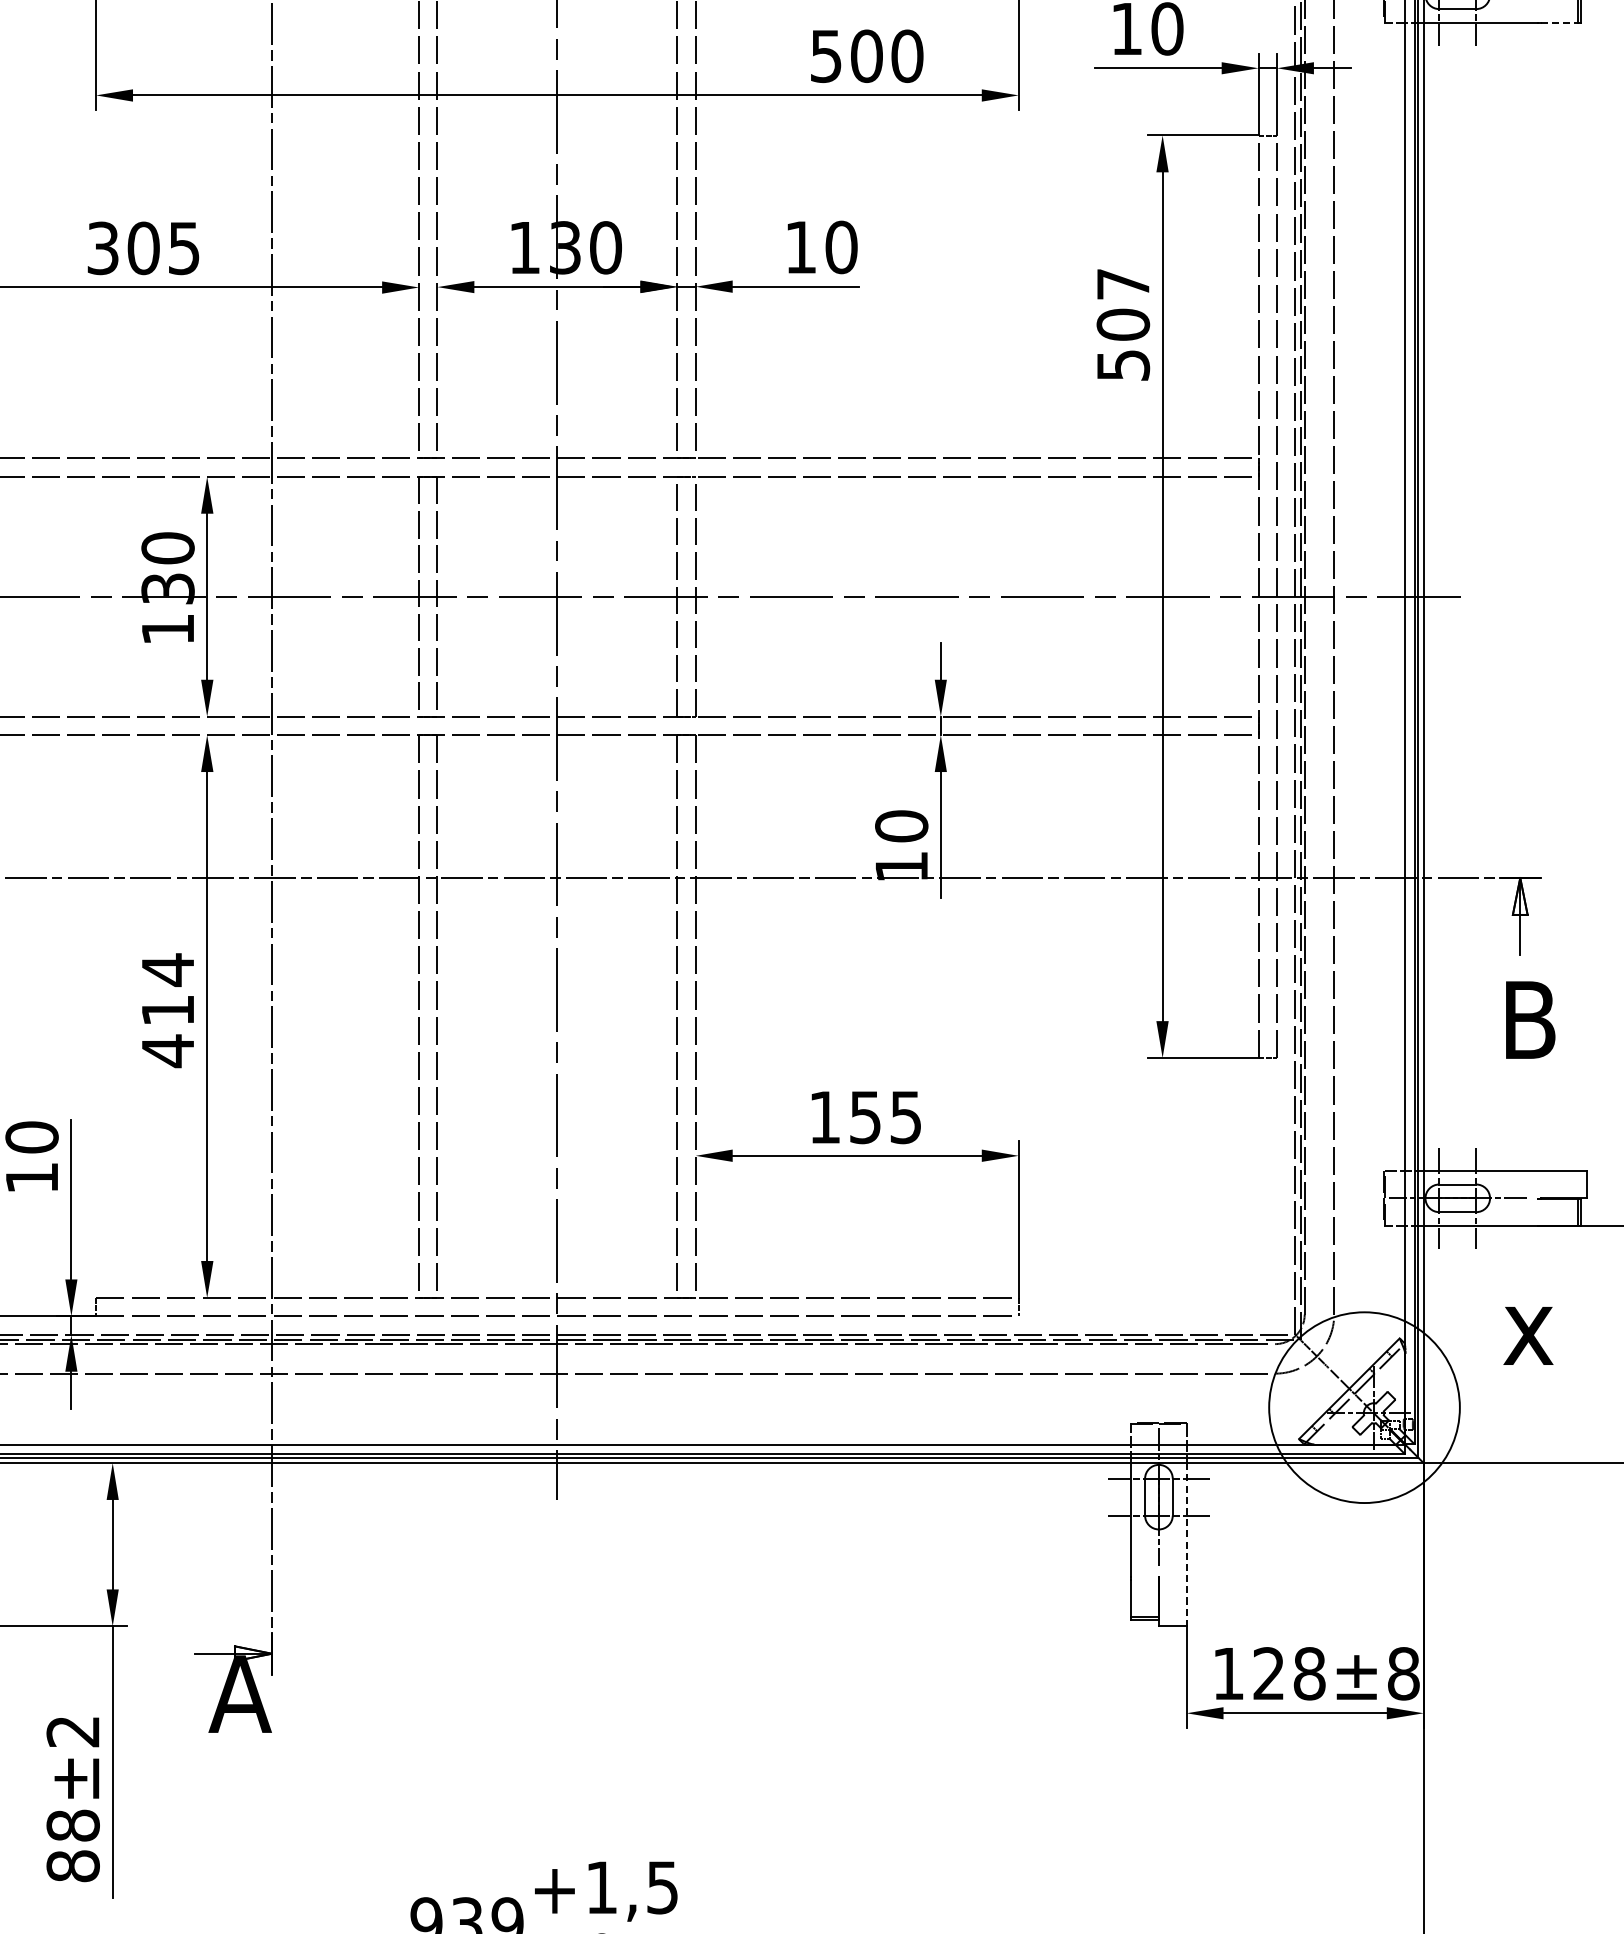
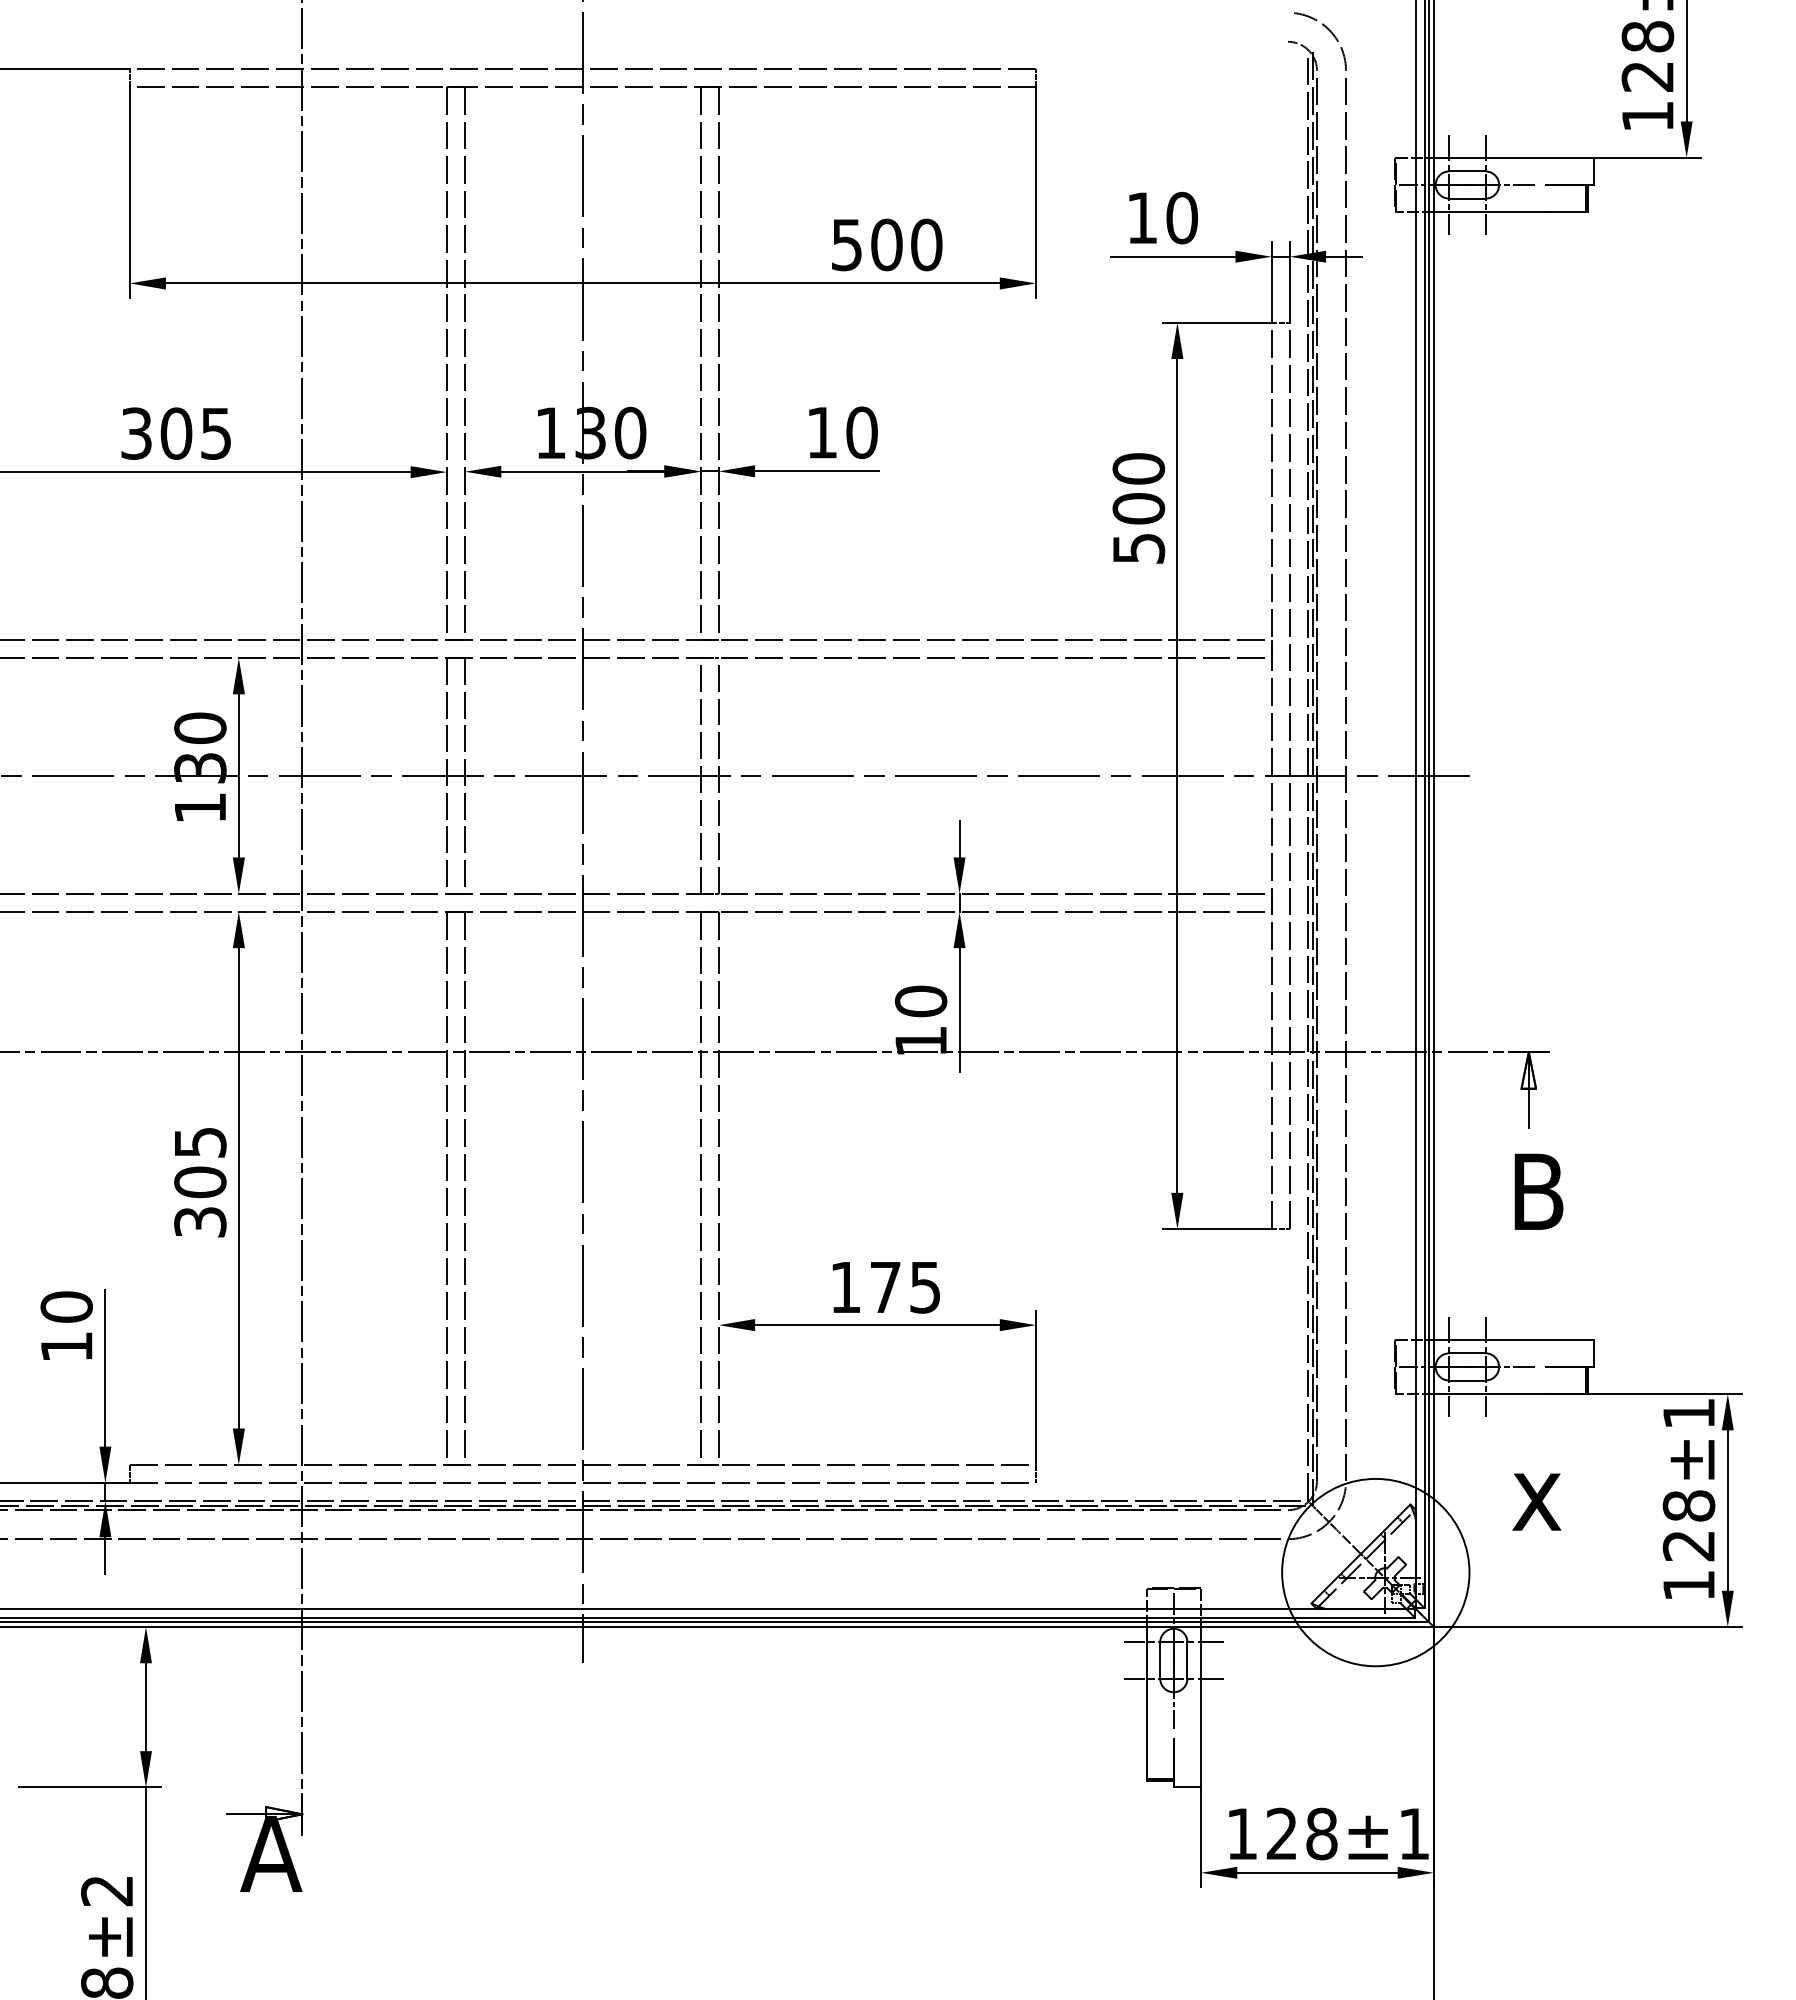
line: (1559, 23) -> (1567, 212), dashed -> solid
text: (1122, 283) -> (1138, 468), 507 -> 500
text: (168, 1010) -> (200, 1182), 414 -> 305
text: (865, 1117) -> (885, 1287), 155 -> 175
line: (1187, 1544) -> (1201, 1707), dashed -> solid
text: (1403, 1673) -> (1414, 1833), ±8 -> ±1

